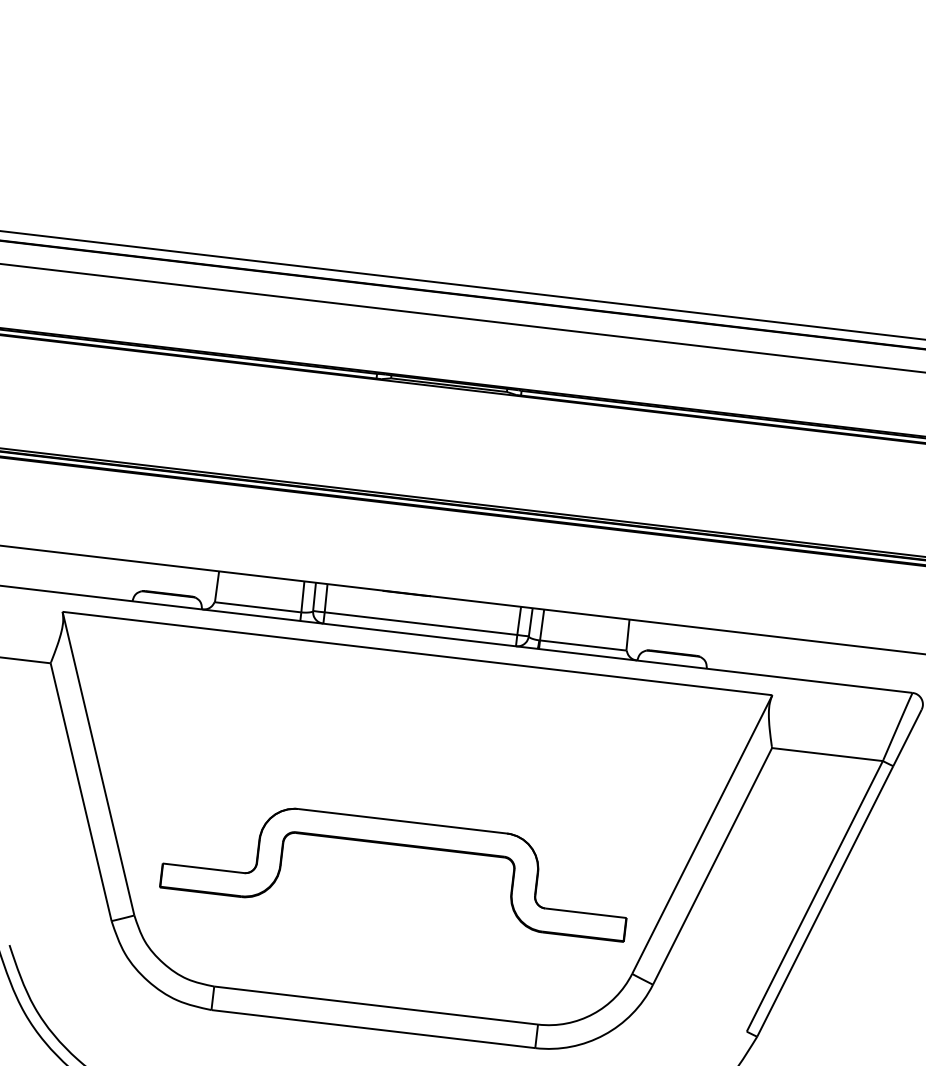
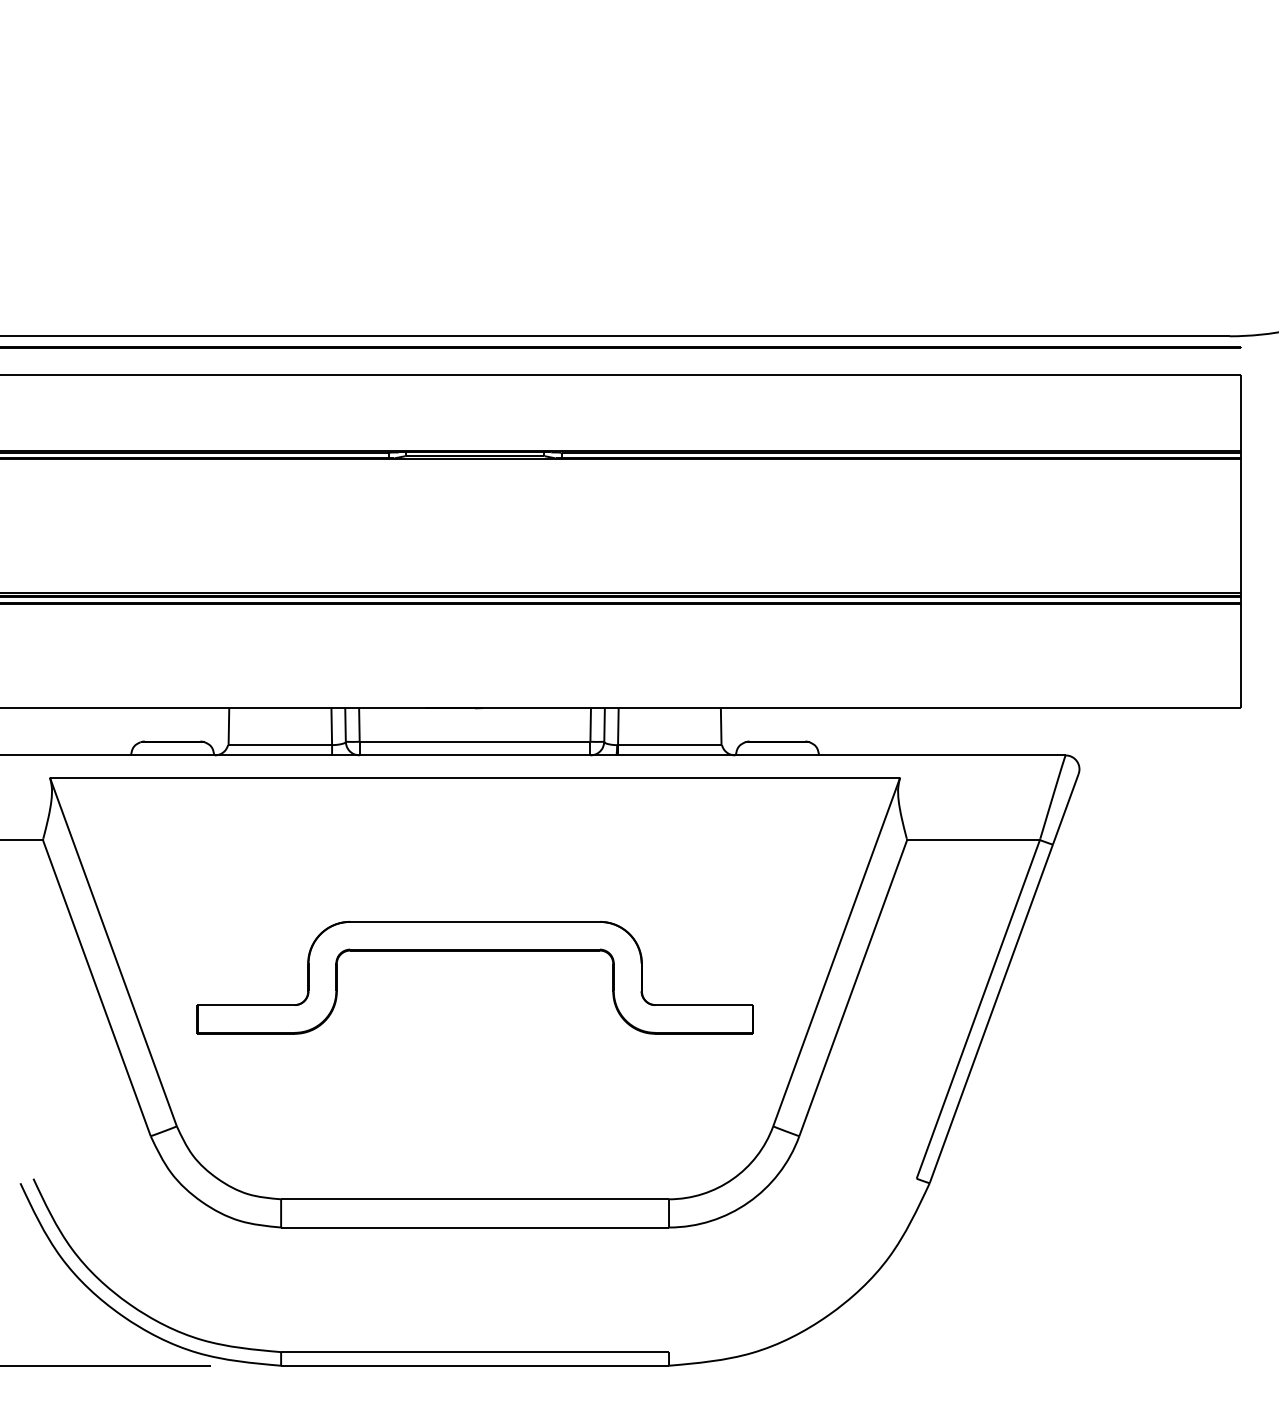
part: (399, 845) -> (474, 951), moved

